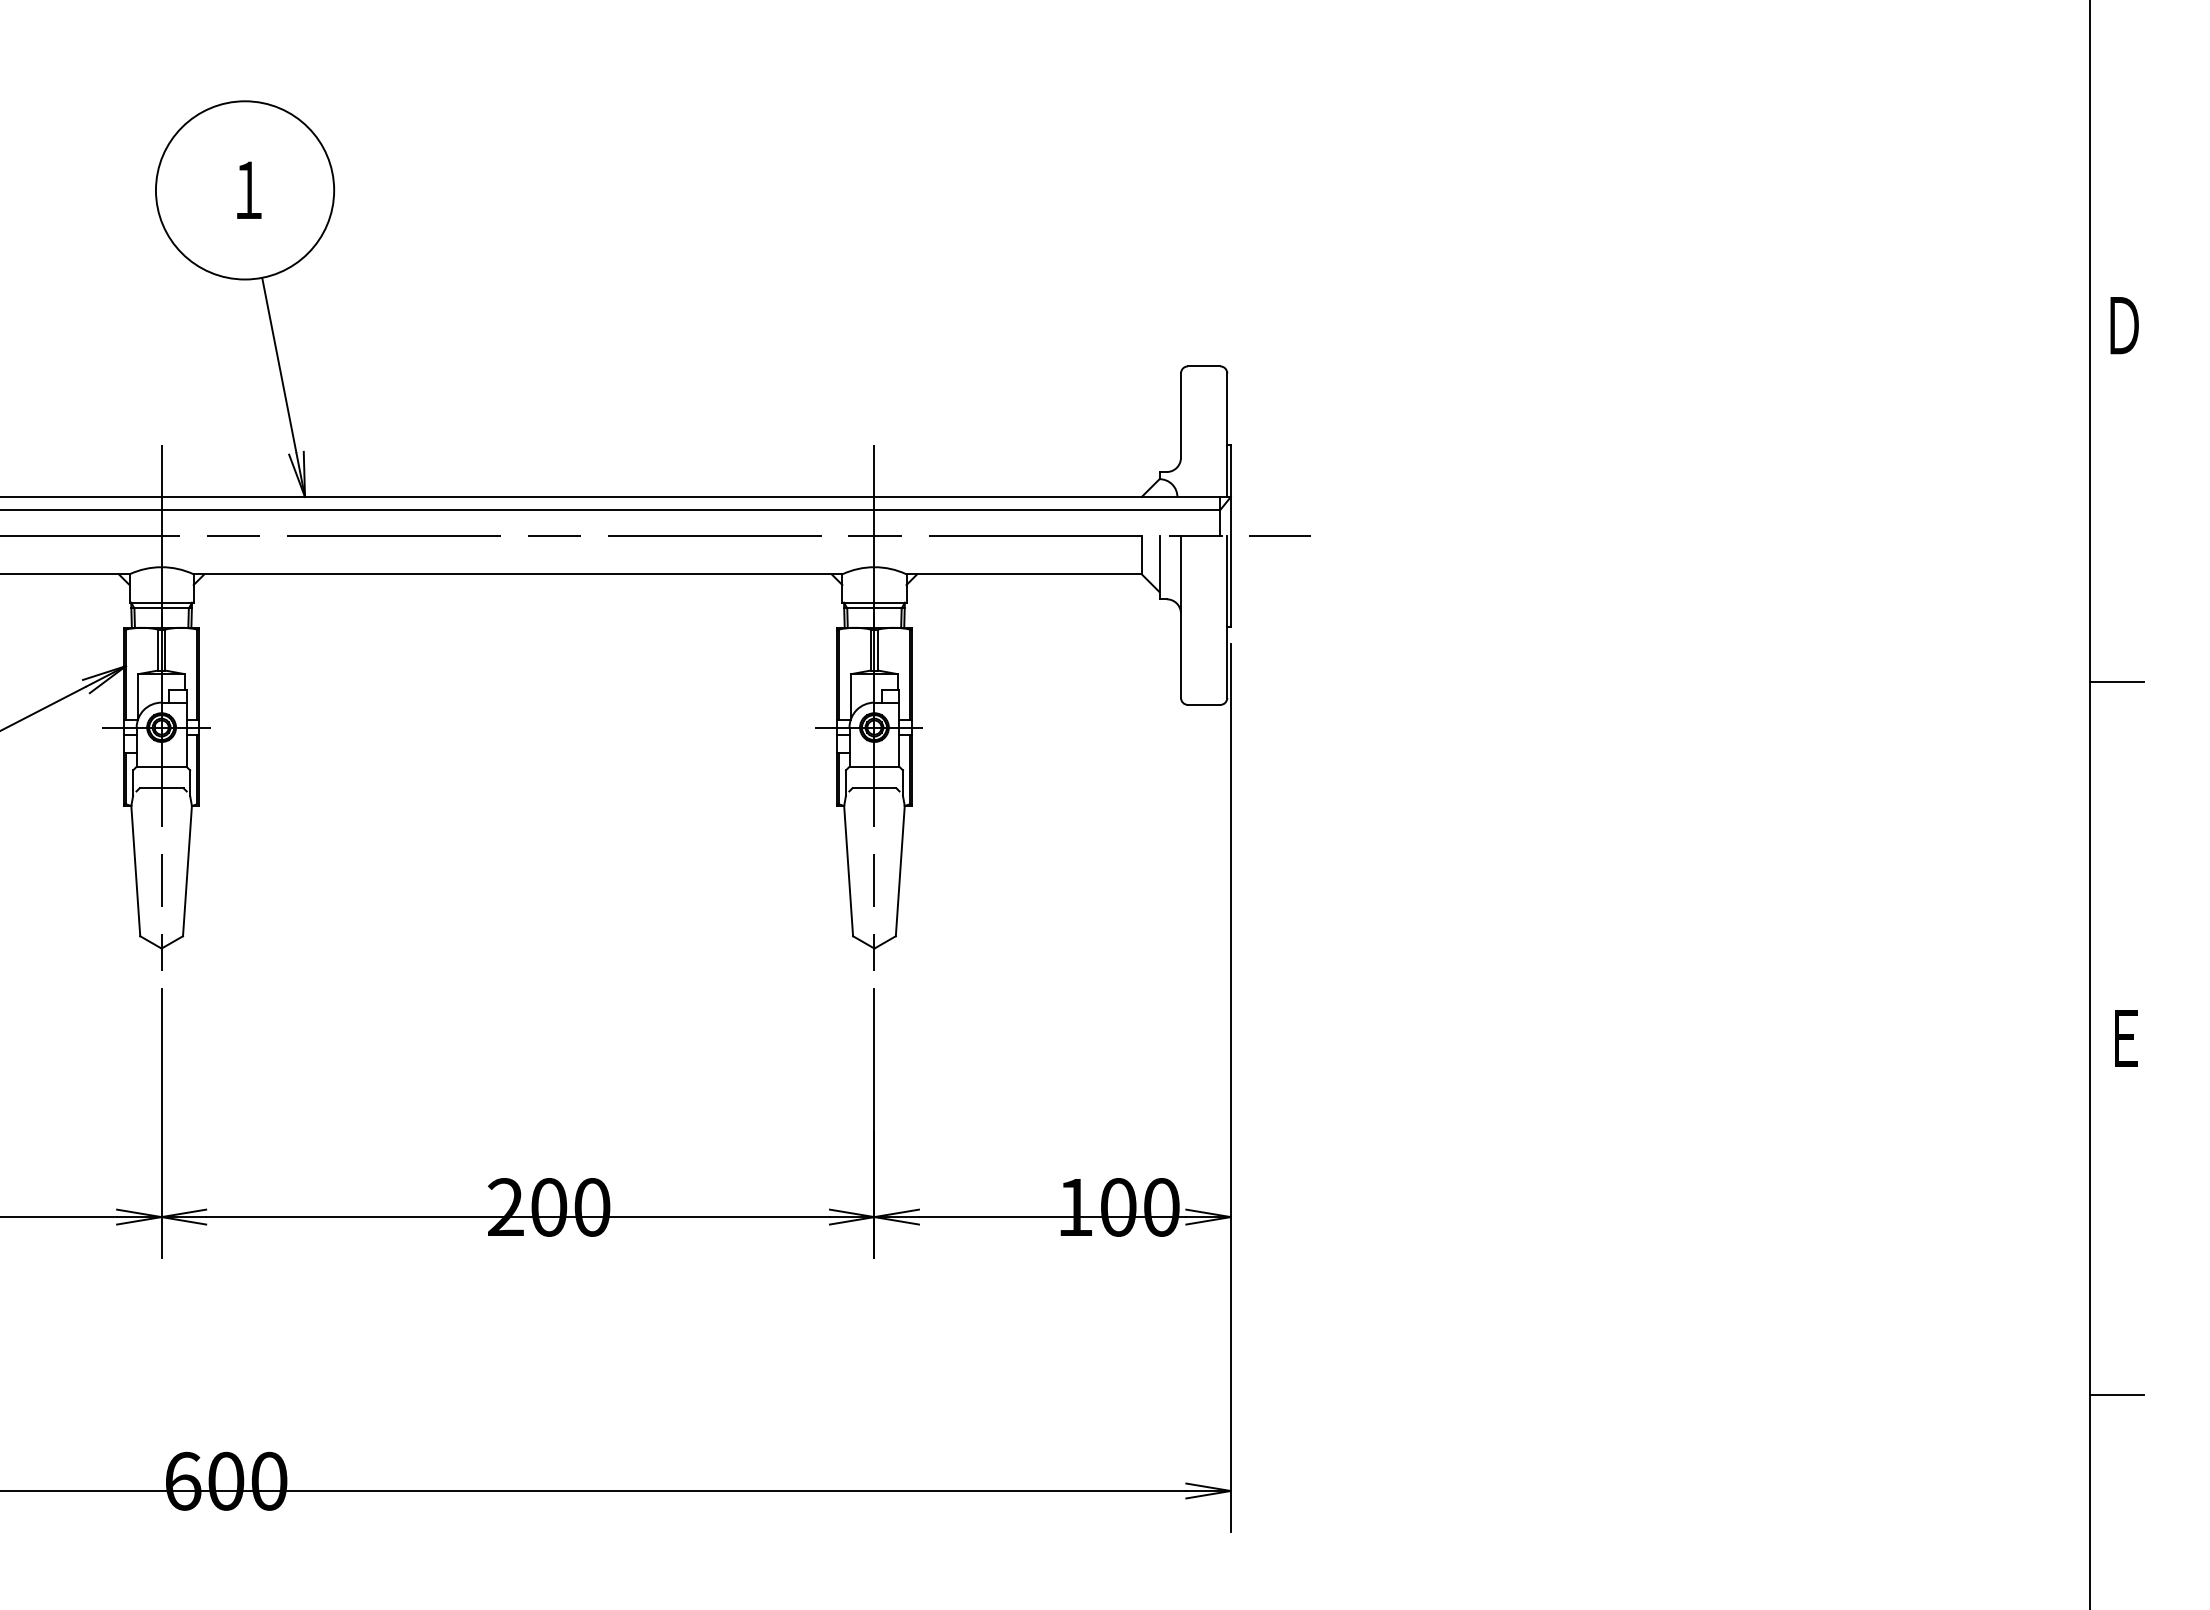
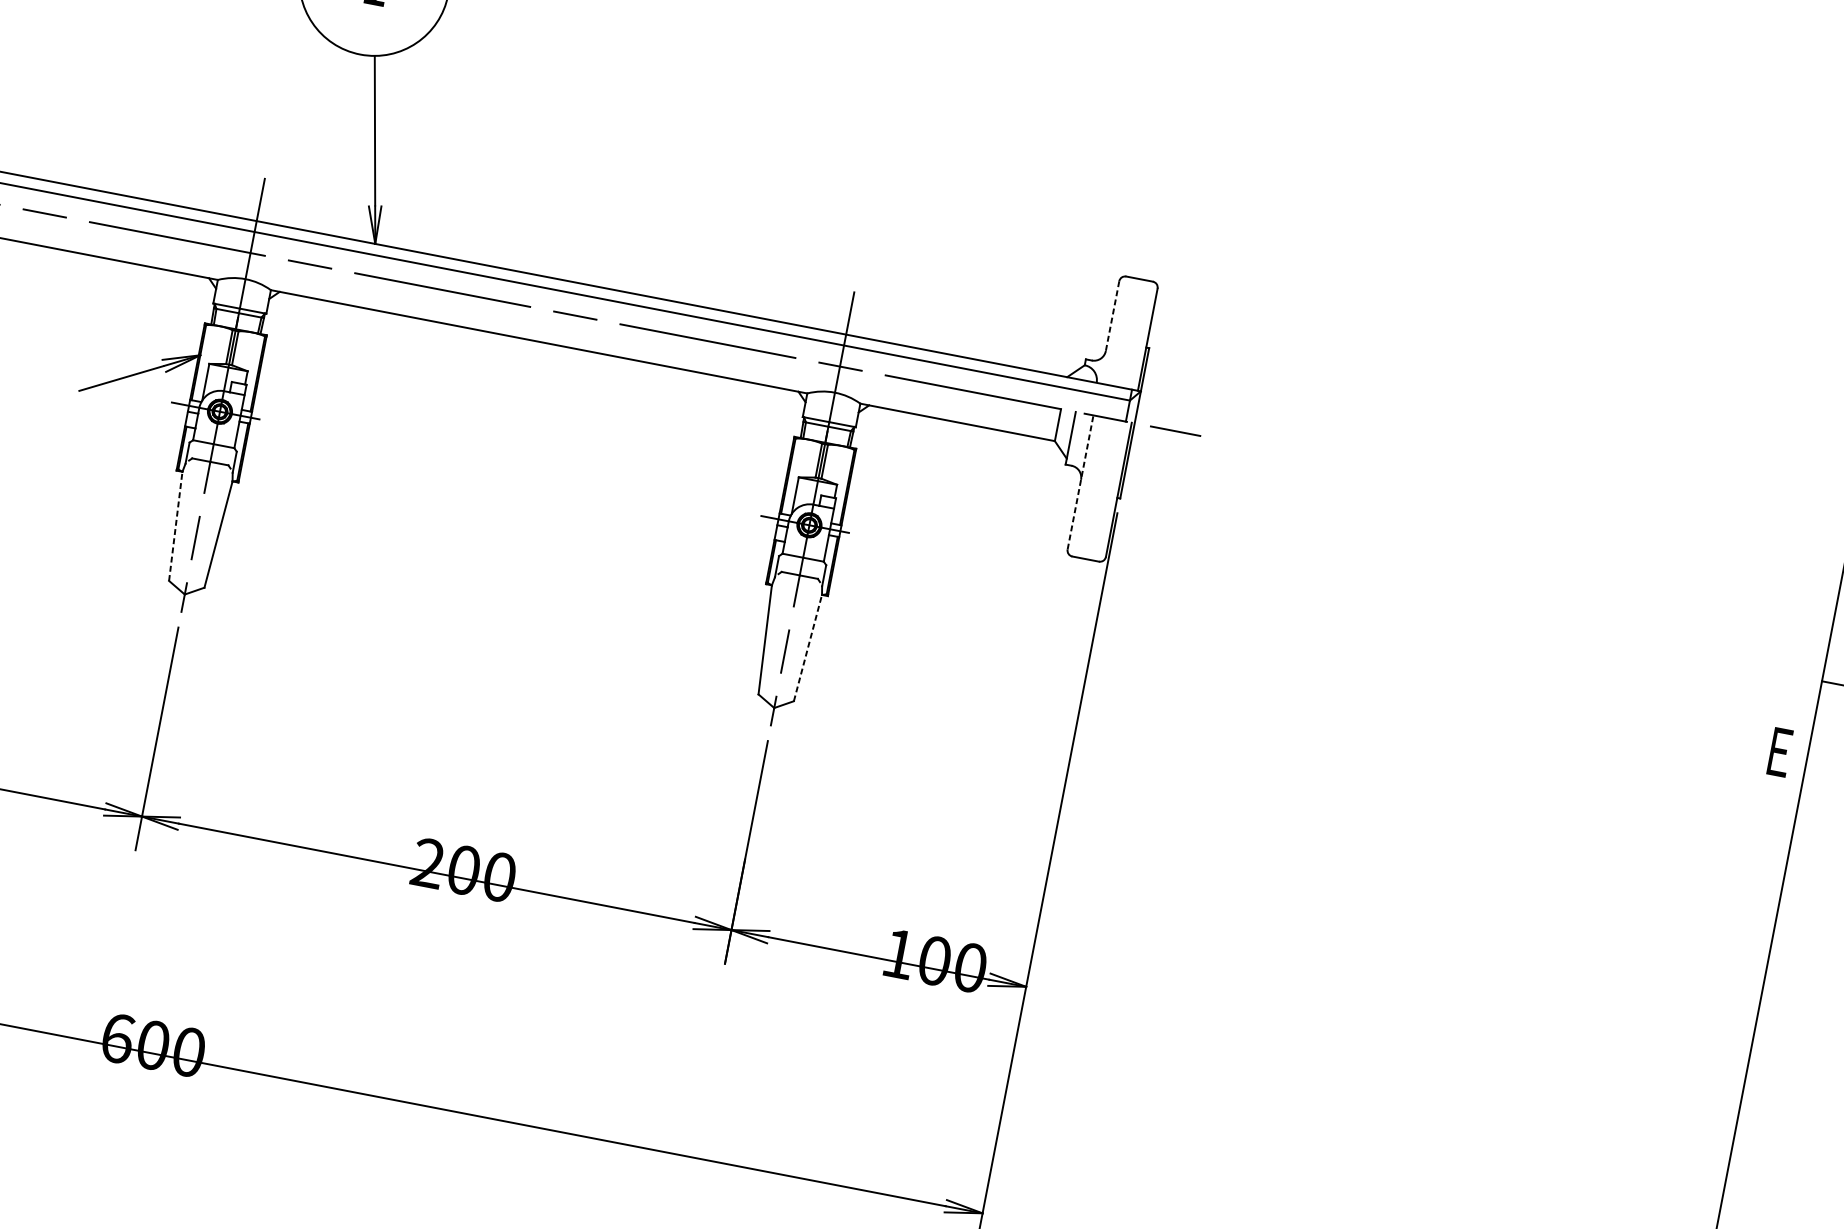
line: (1180, 416) -> (1112, 316), solid -> dashed
line: (1180, 616) -> (1080, 482), solid -> dashed
line: (135, 870) -> (175, 525), solid -> dashed
line: (900, 870) -> (808, 647), solid -> dashed
text: (2126, 1038) -> (1780, 752), moved

